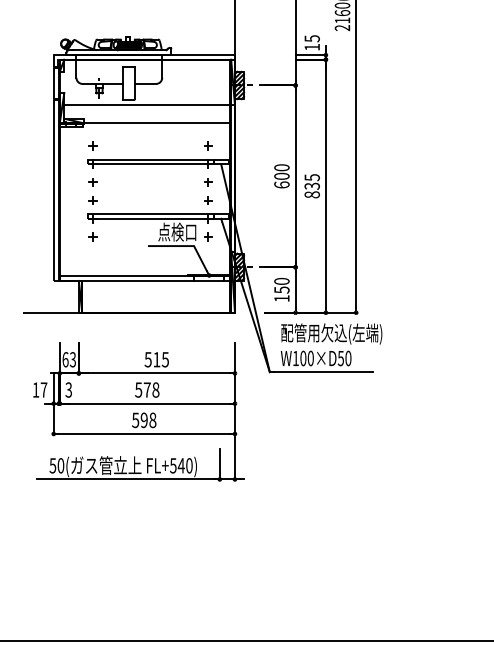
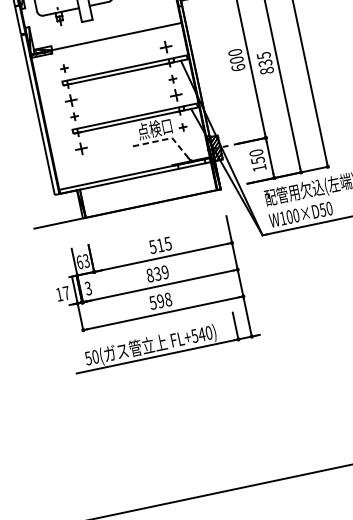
line: (147, 105) -> (104, 22), removed
part: (208, 145) -> (166, 46), size x1.6
part: (92, 182) -> (70, 100), size x1.6
part: (208, 200) -> (176, 95), size x1.6
part: (92, 236) -> (80, 148), size x1.6
line: (185, 246) -> (164, 140), solid -> dashed
text: (147, 389) -> (157, 273), 578 -> 839

